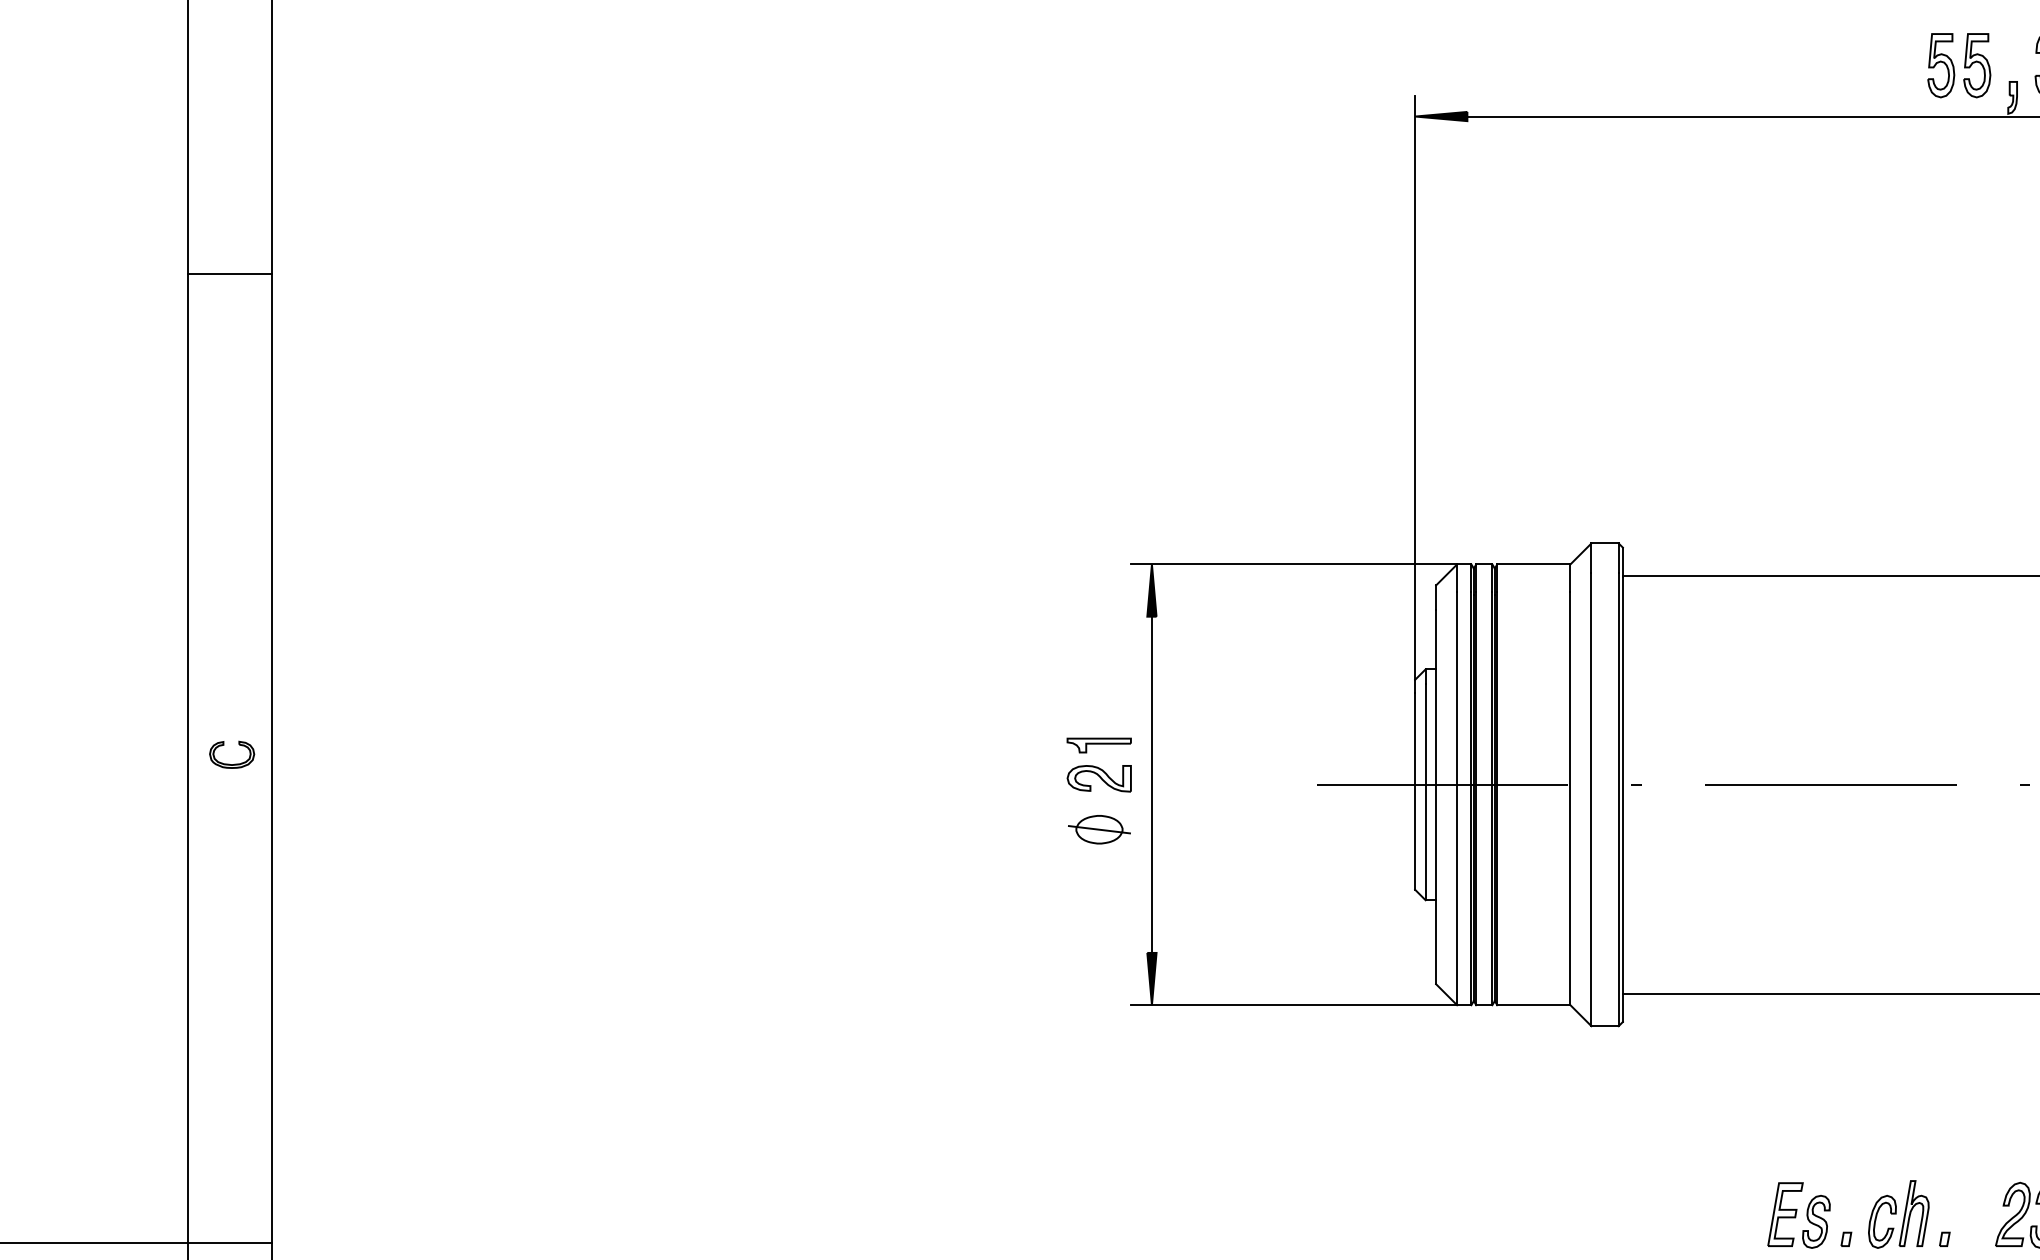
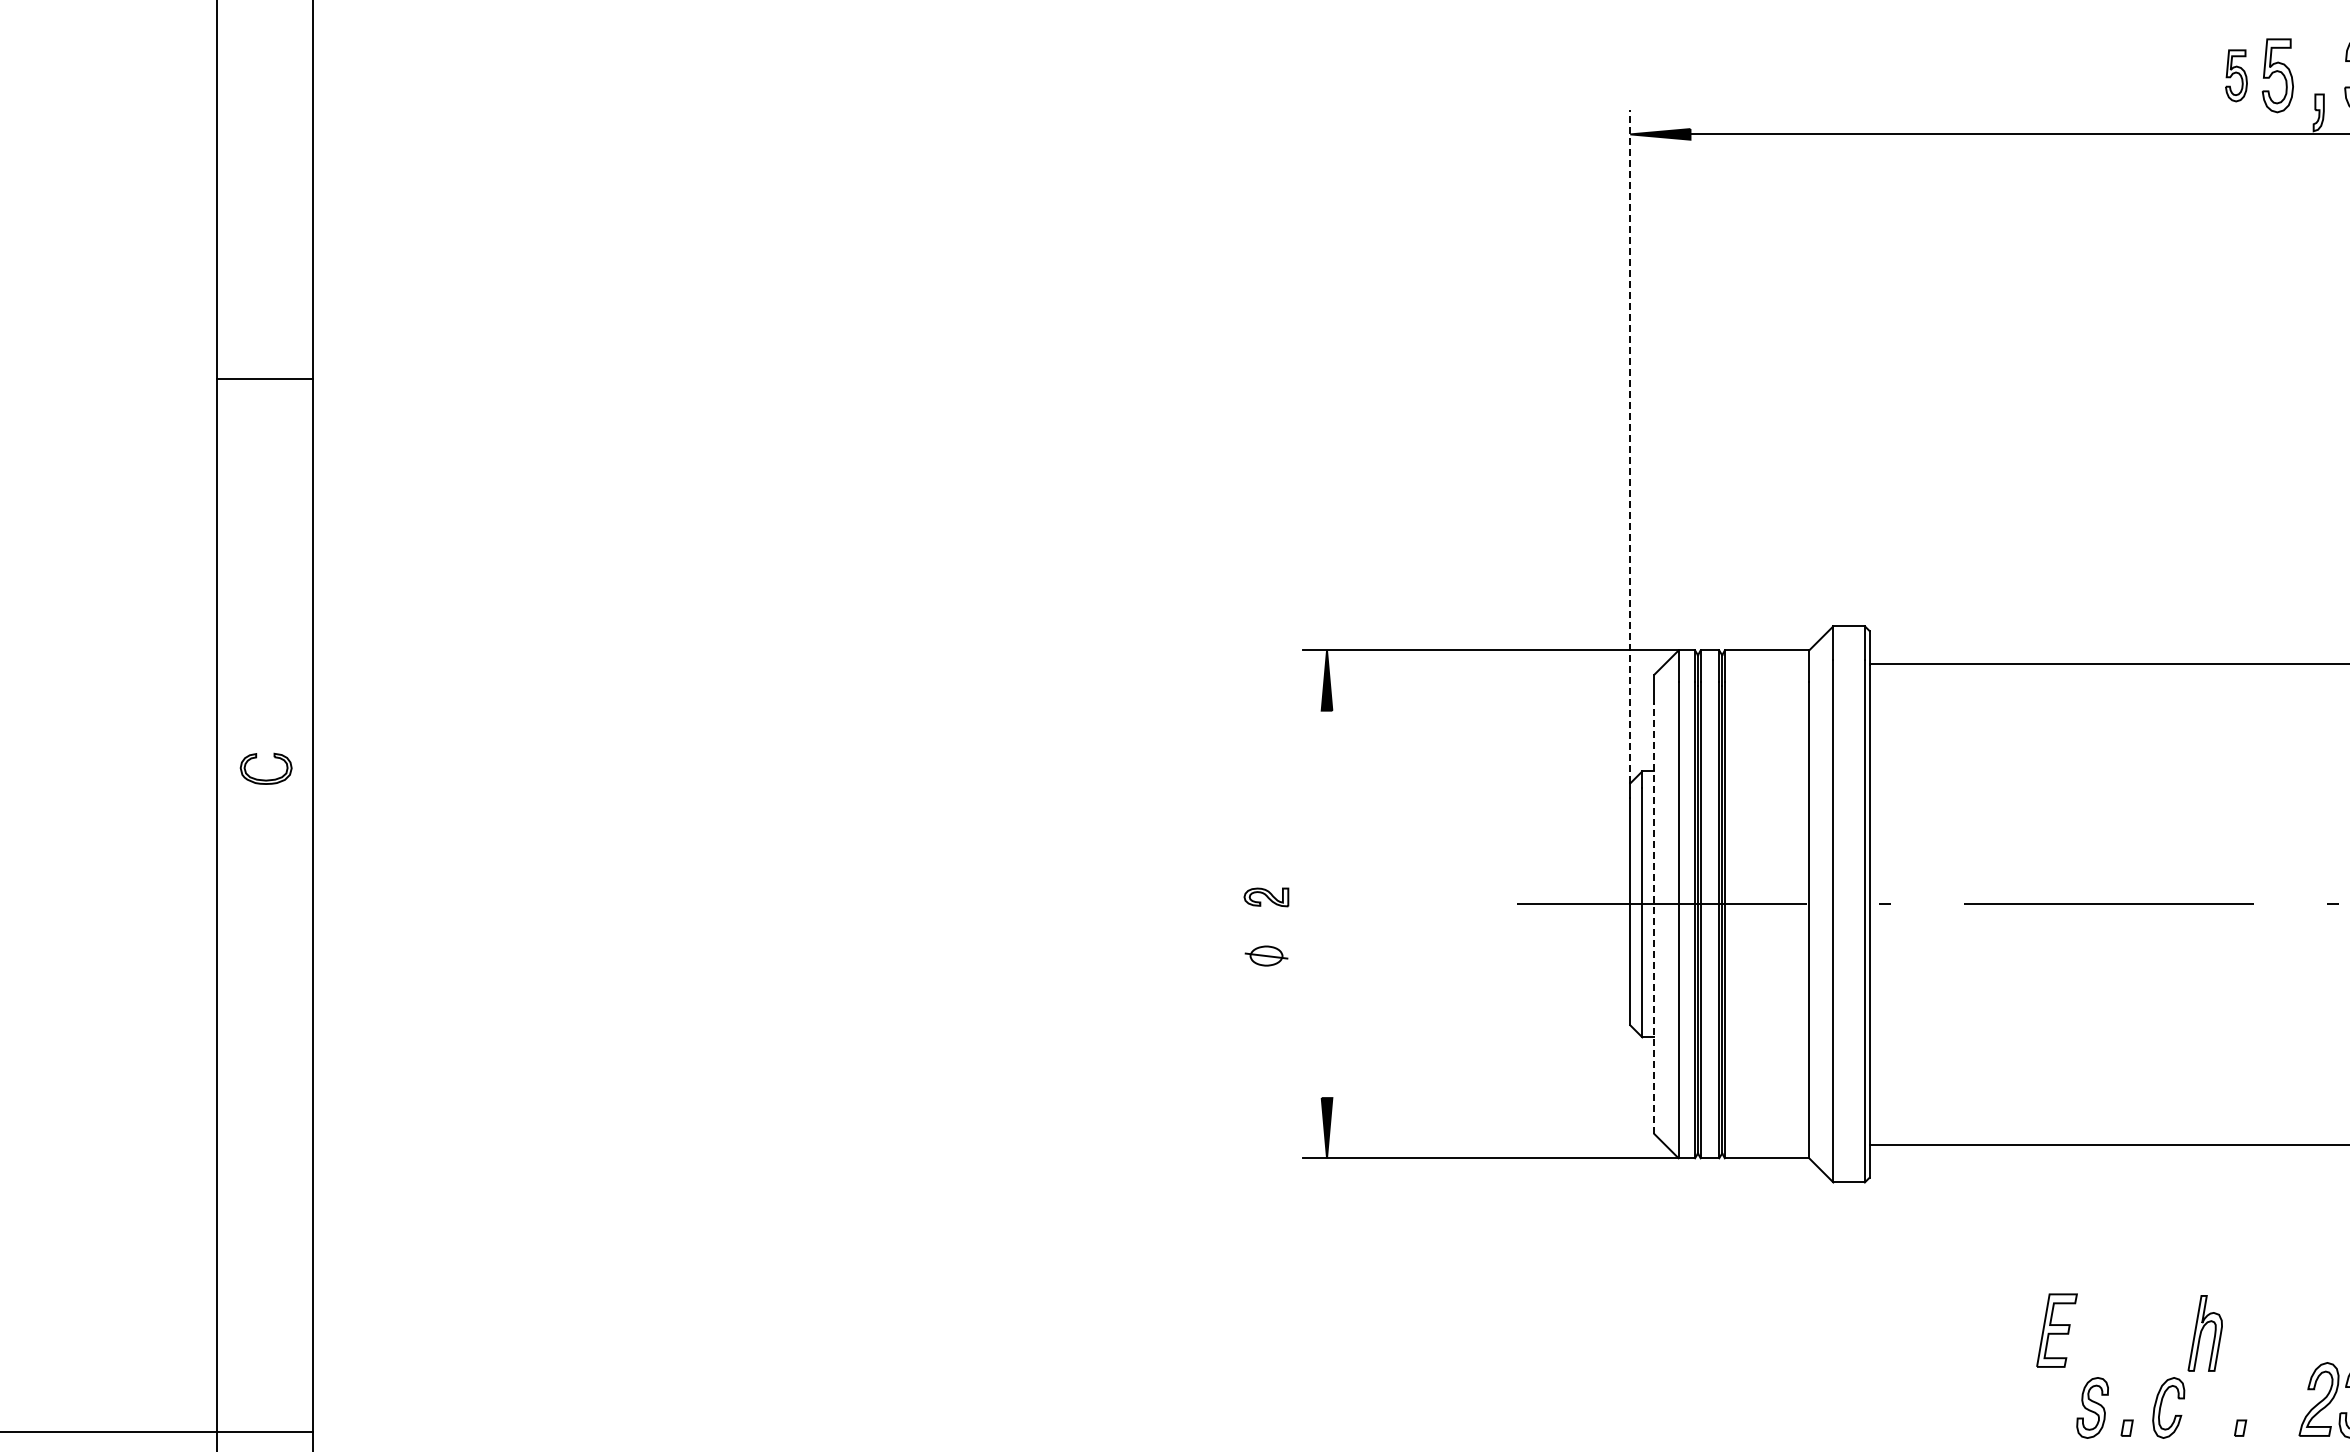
part: (1941, 65) -> (2236, 75), size x0.7
line: (229, 273) -> (264, 378), moved
line: (1415, 387) -> (1630, 446), solid -> dashed
part: (1098, 744) -> (1265, 858), removed
part: (231, 764) -> (265, 779), moved
part: (1099, 778) -> (1266, 897), size x0.6
line: (1152, 784) -> (1327, 904), removed
line: (1436, 797) -> (1654, 918), solid -> dashed
part: (1099, 829) -> (1266, 955), size x0.6
part: (1913, 1213) -> (2204, 1333), moved
part: (1785, 1214) -> (2056, 1330), moved

